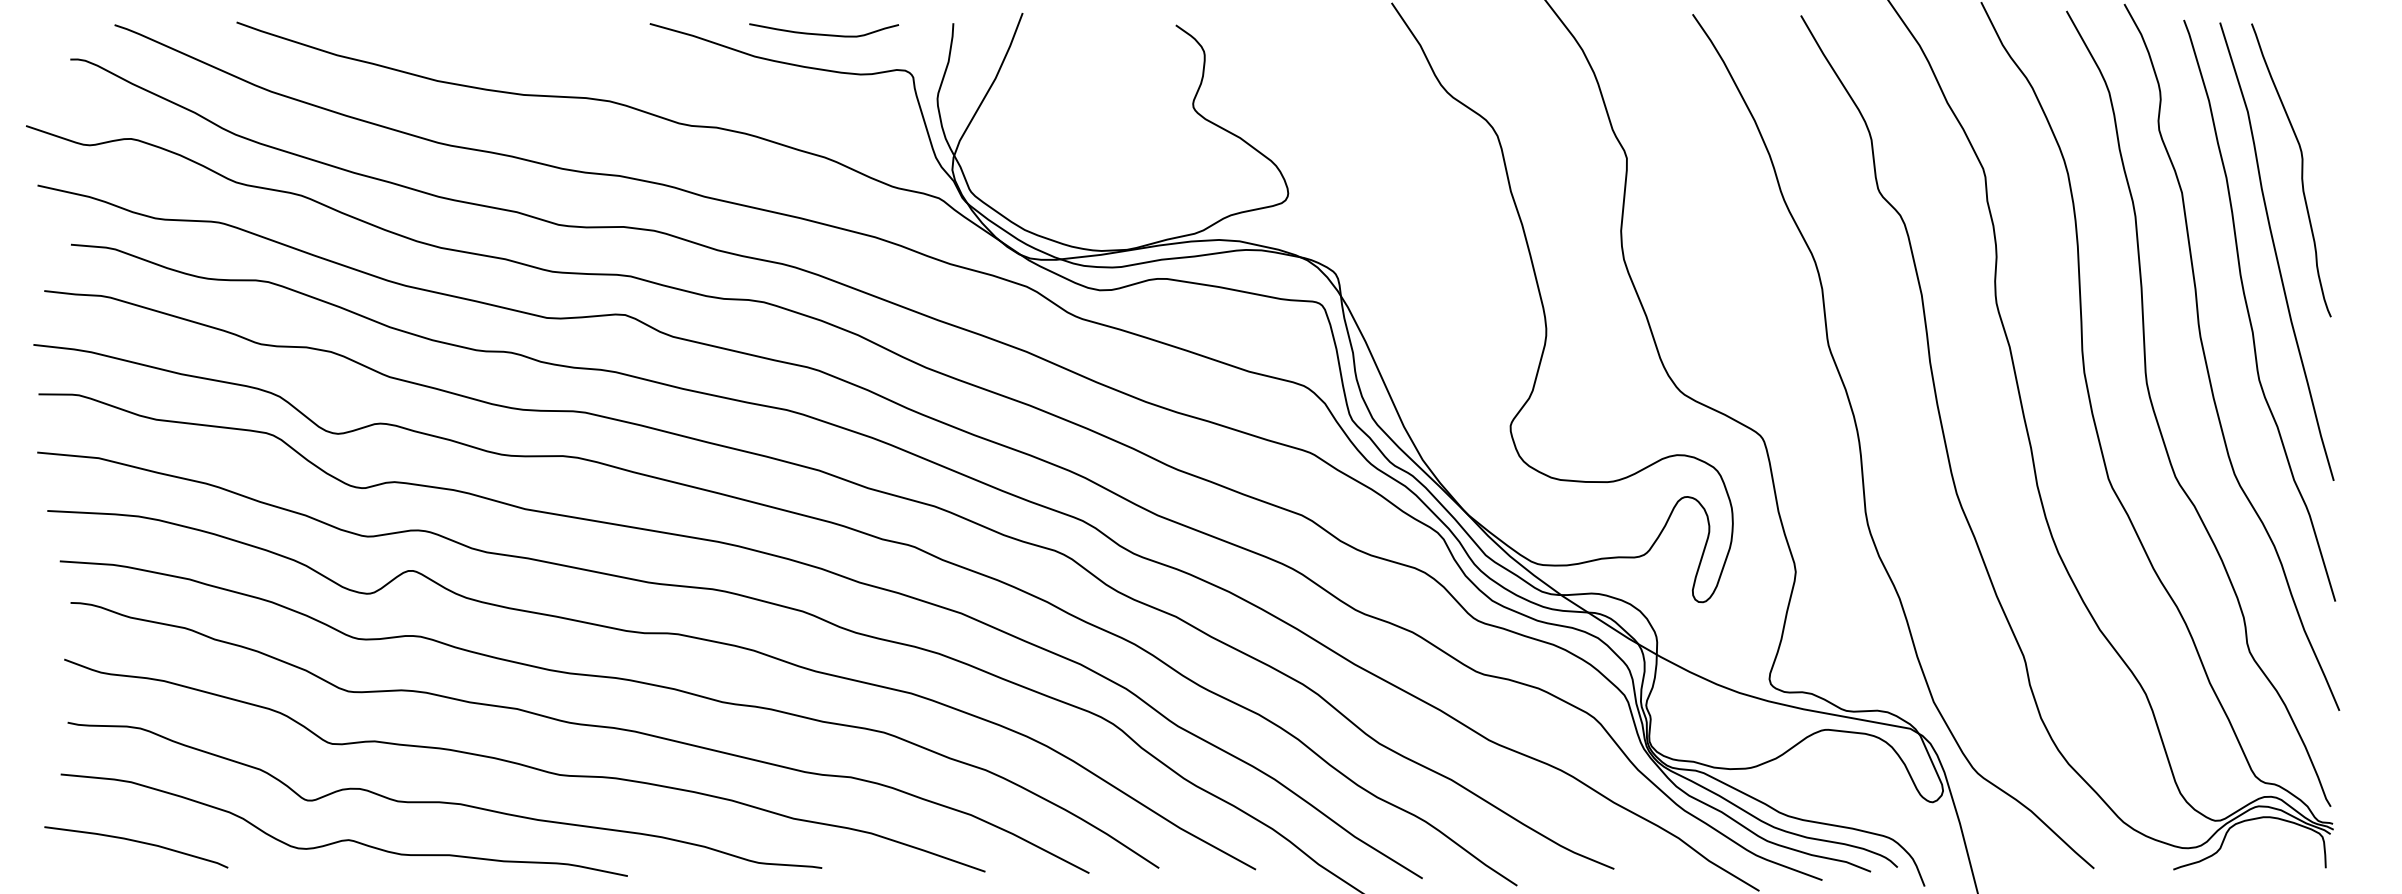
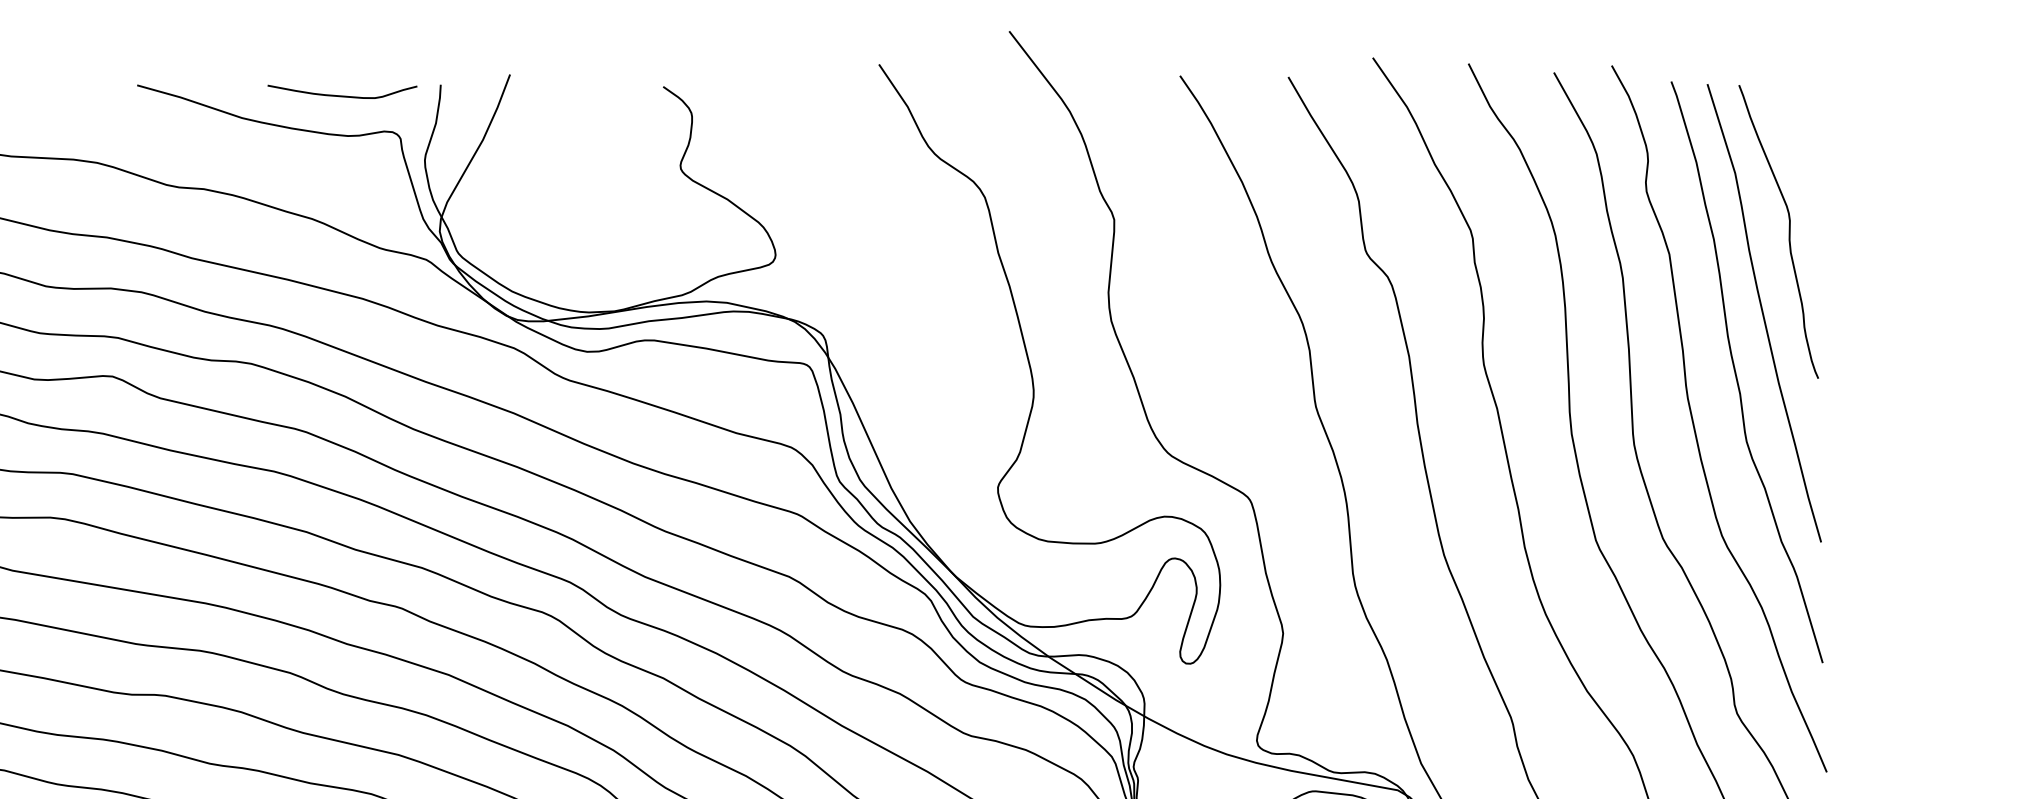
curve: (822, 33) -> (340, 95), moved

